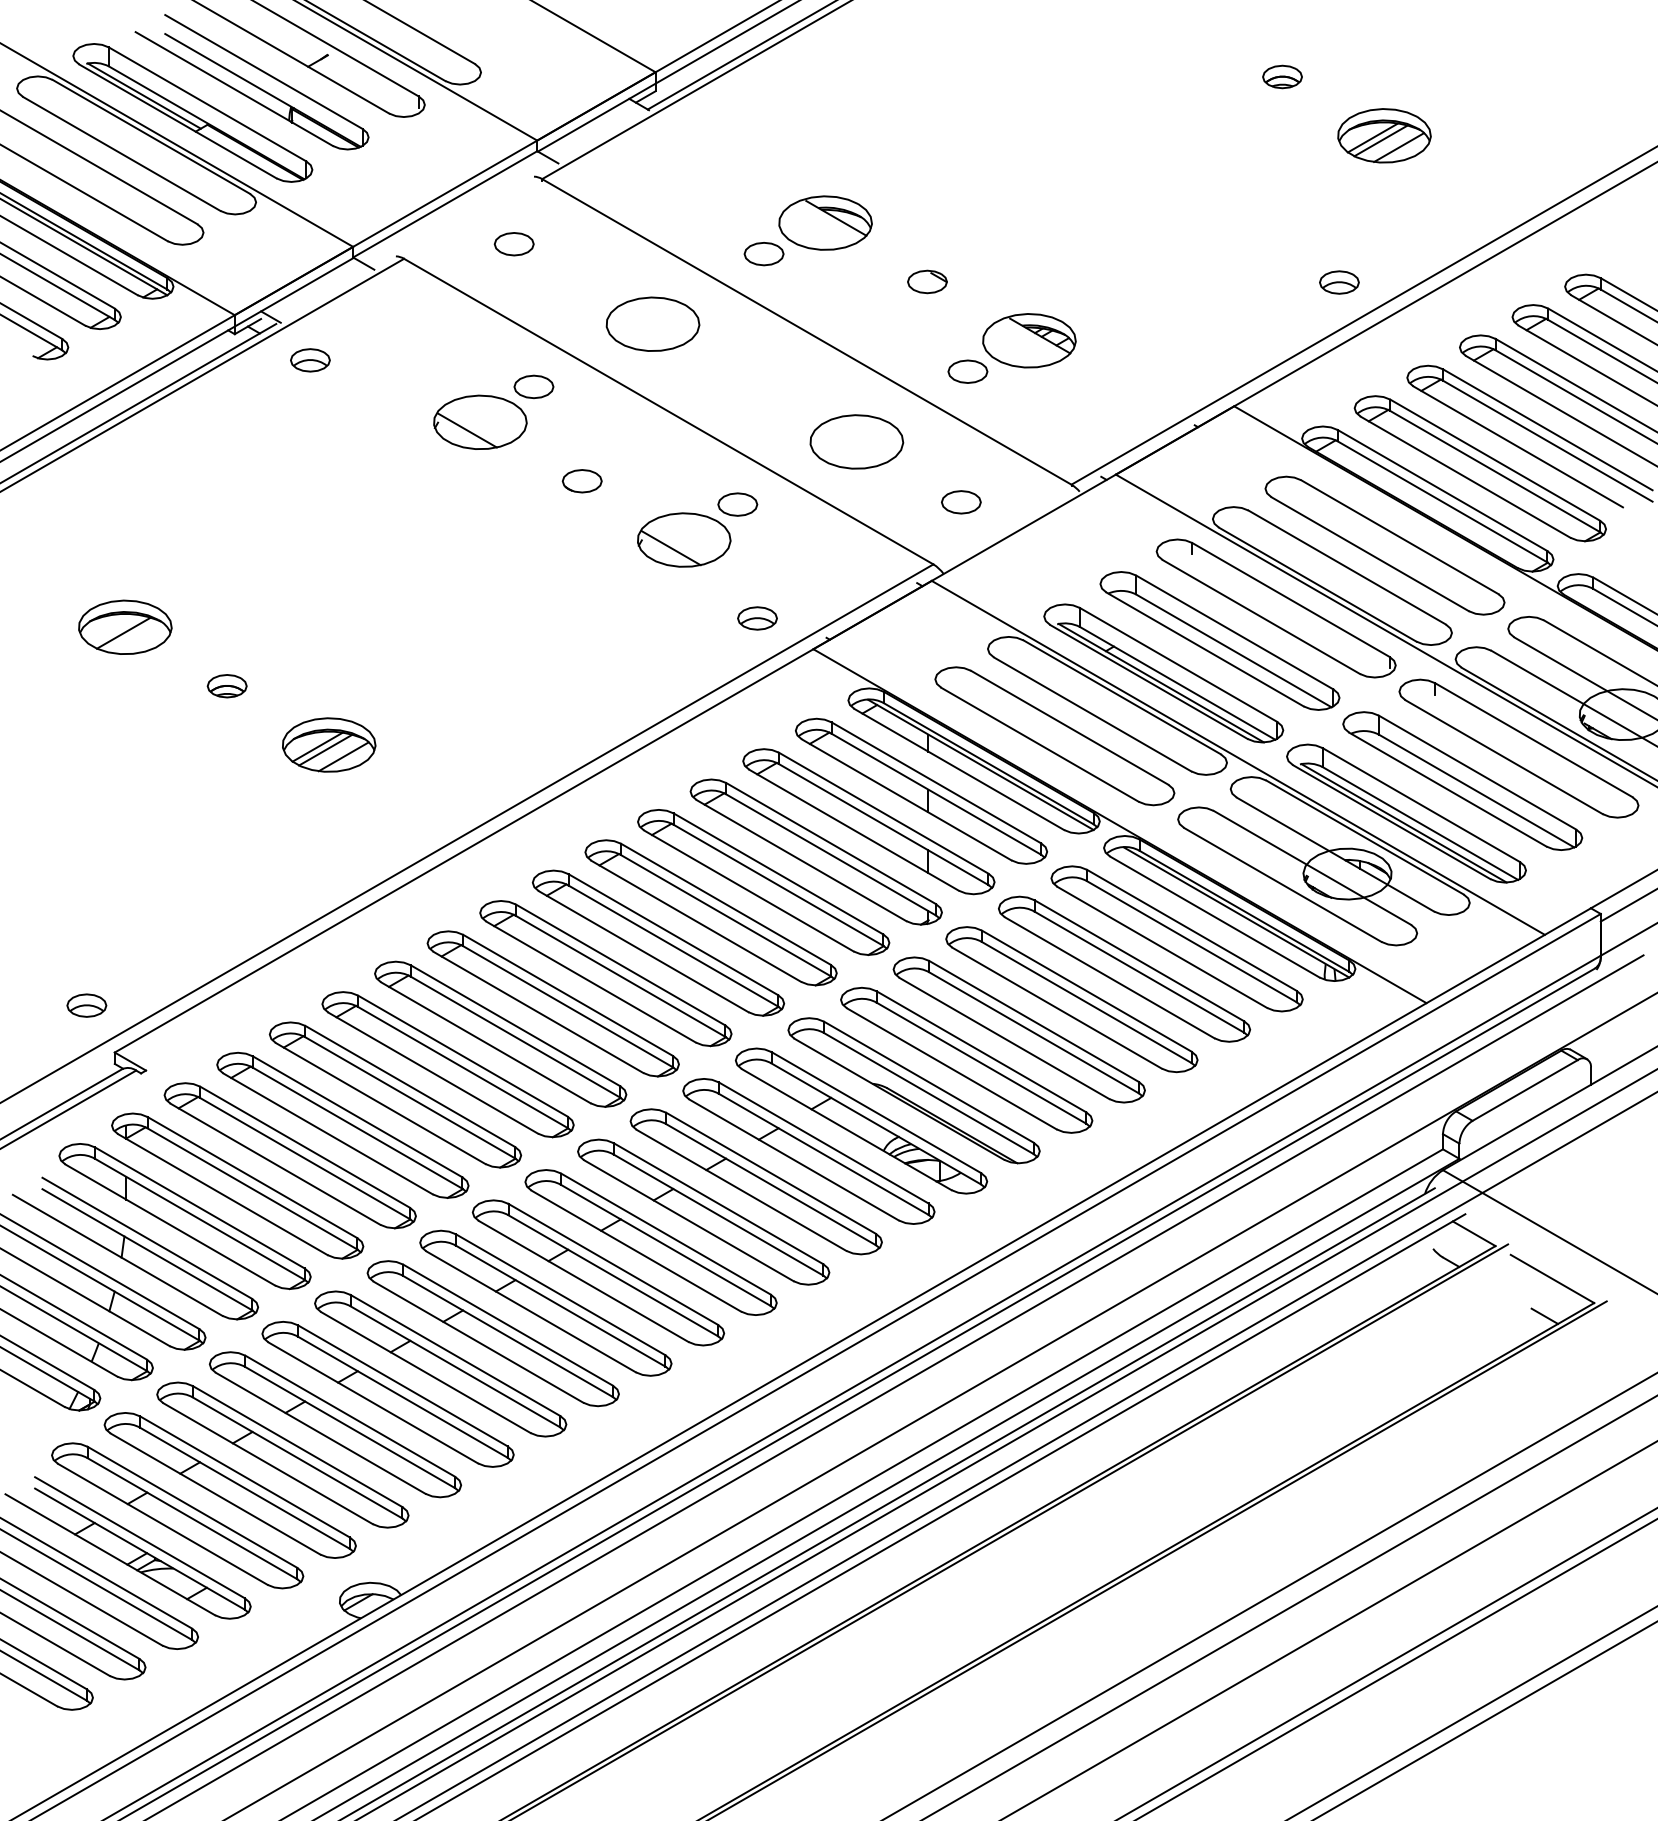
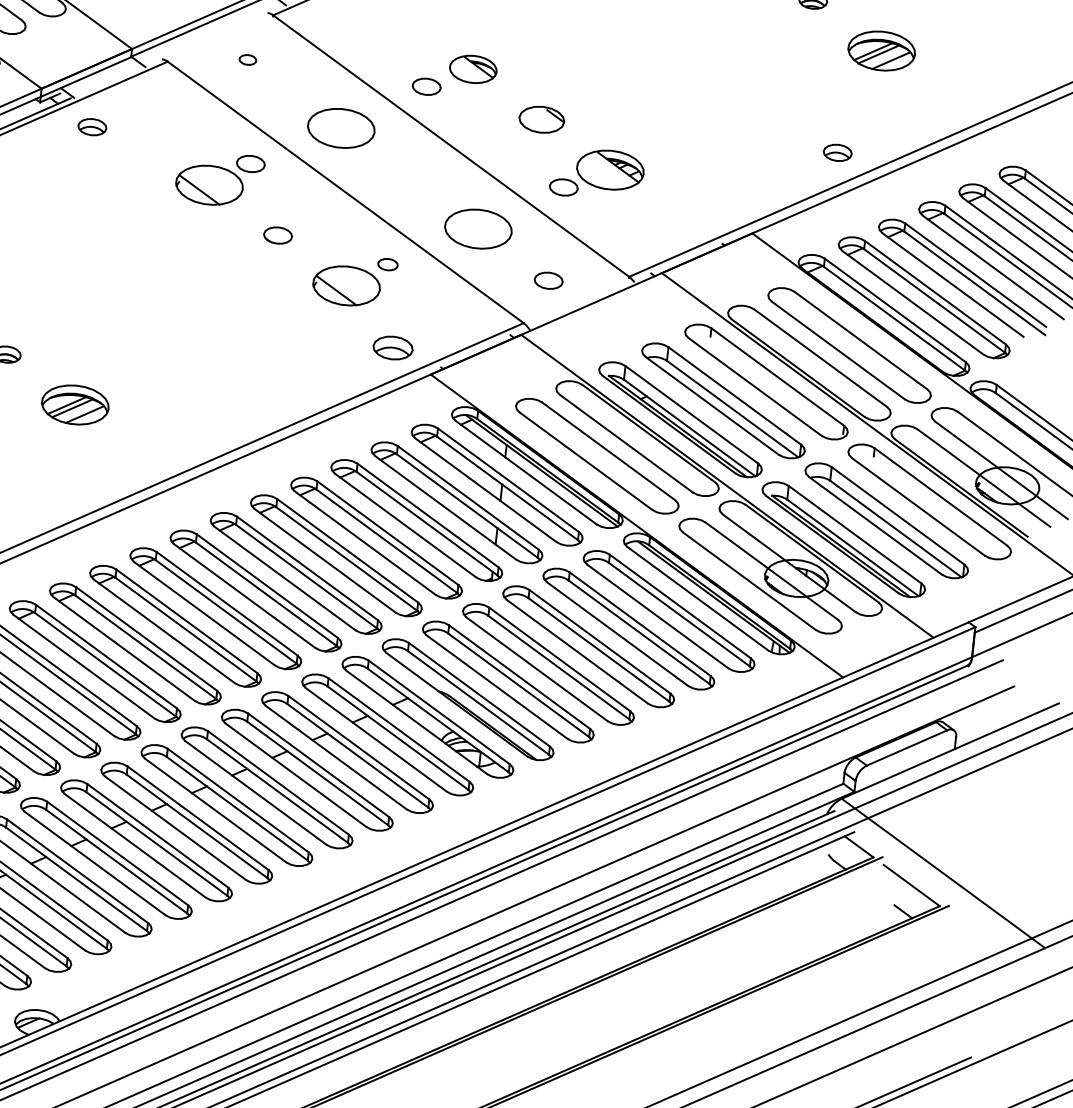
part: (825, 222) -> (473, 68), size x0.7
part: (513, 244) -> (247, 60), size x0.6
part: (927, 281) -> (541, 119), size x1.6
part: (737, 504) -> (387, 264), size x0.7
part: (757, 618) -> (393, 348), size x1.4

